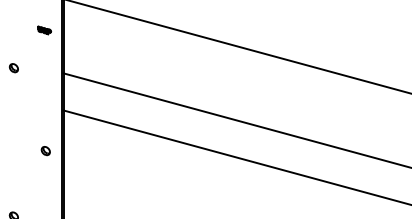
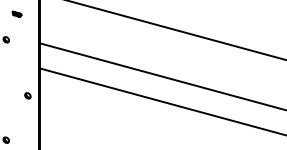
part: (43, 29) -> (16, 13), moved

